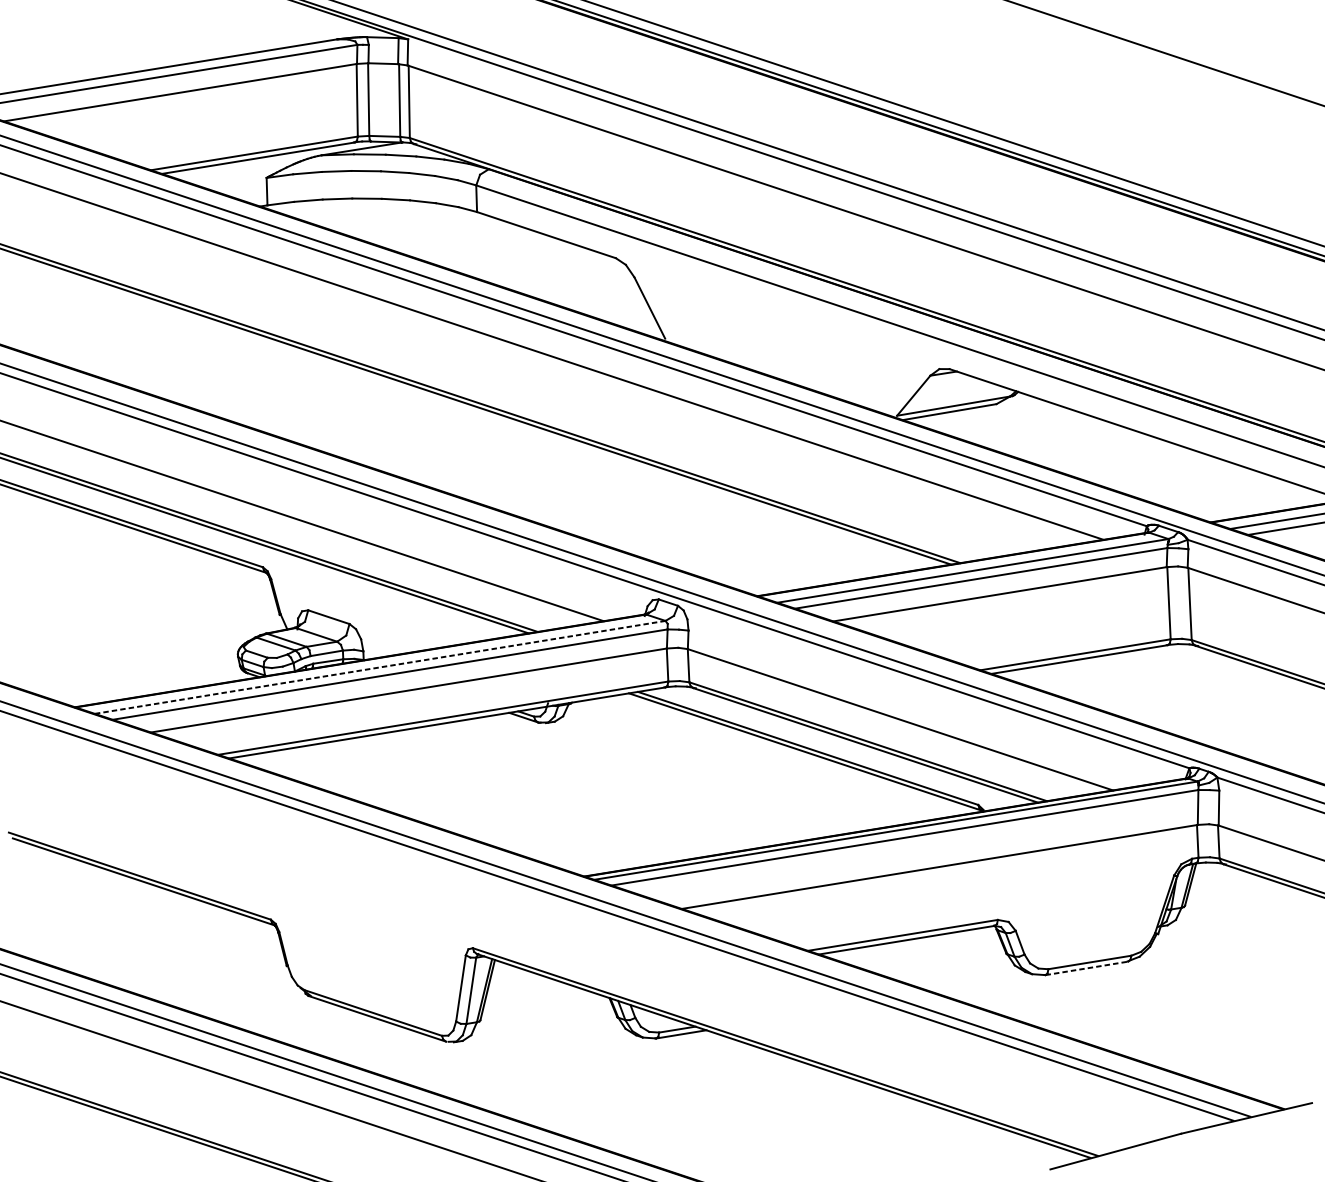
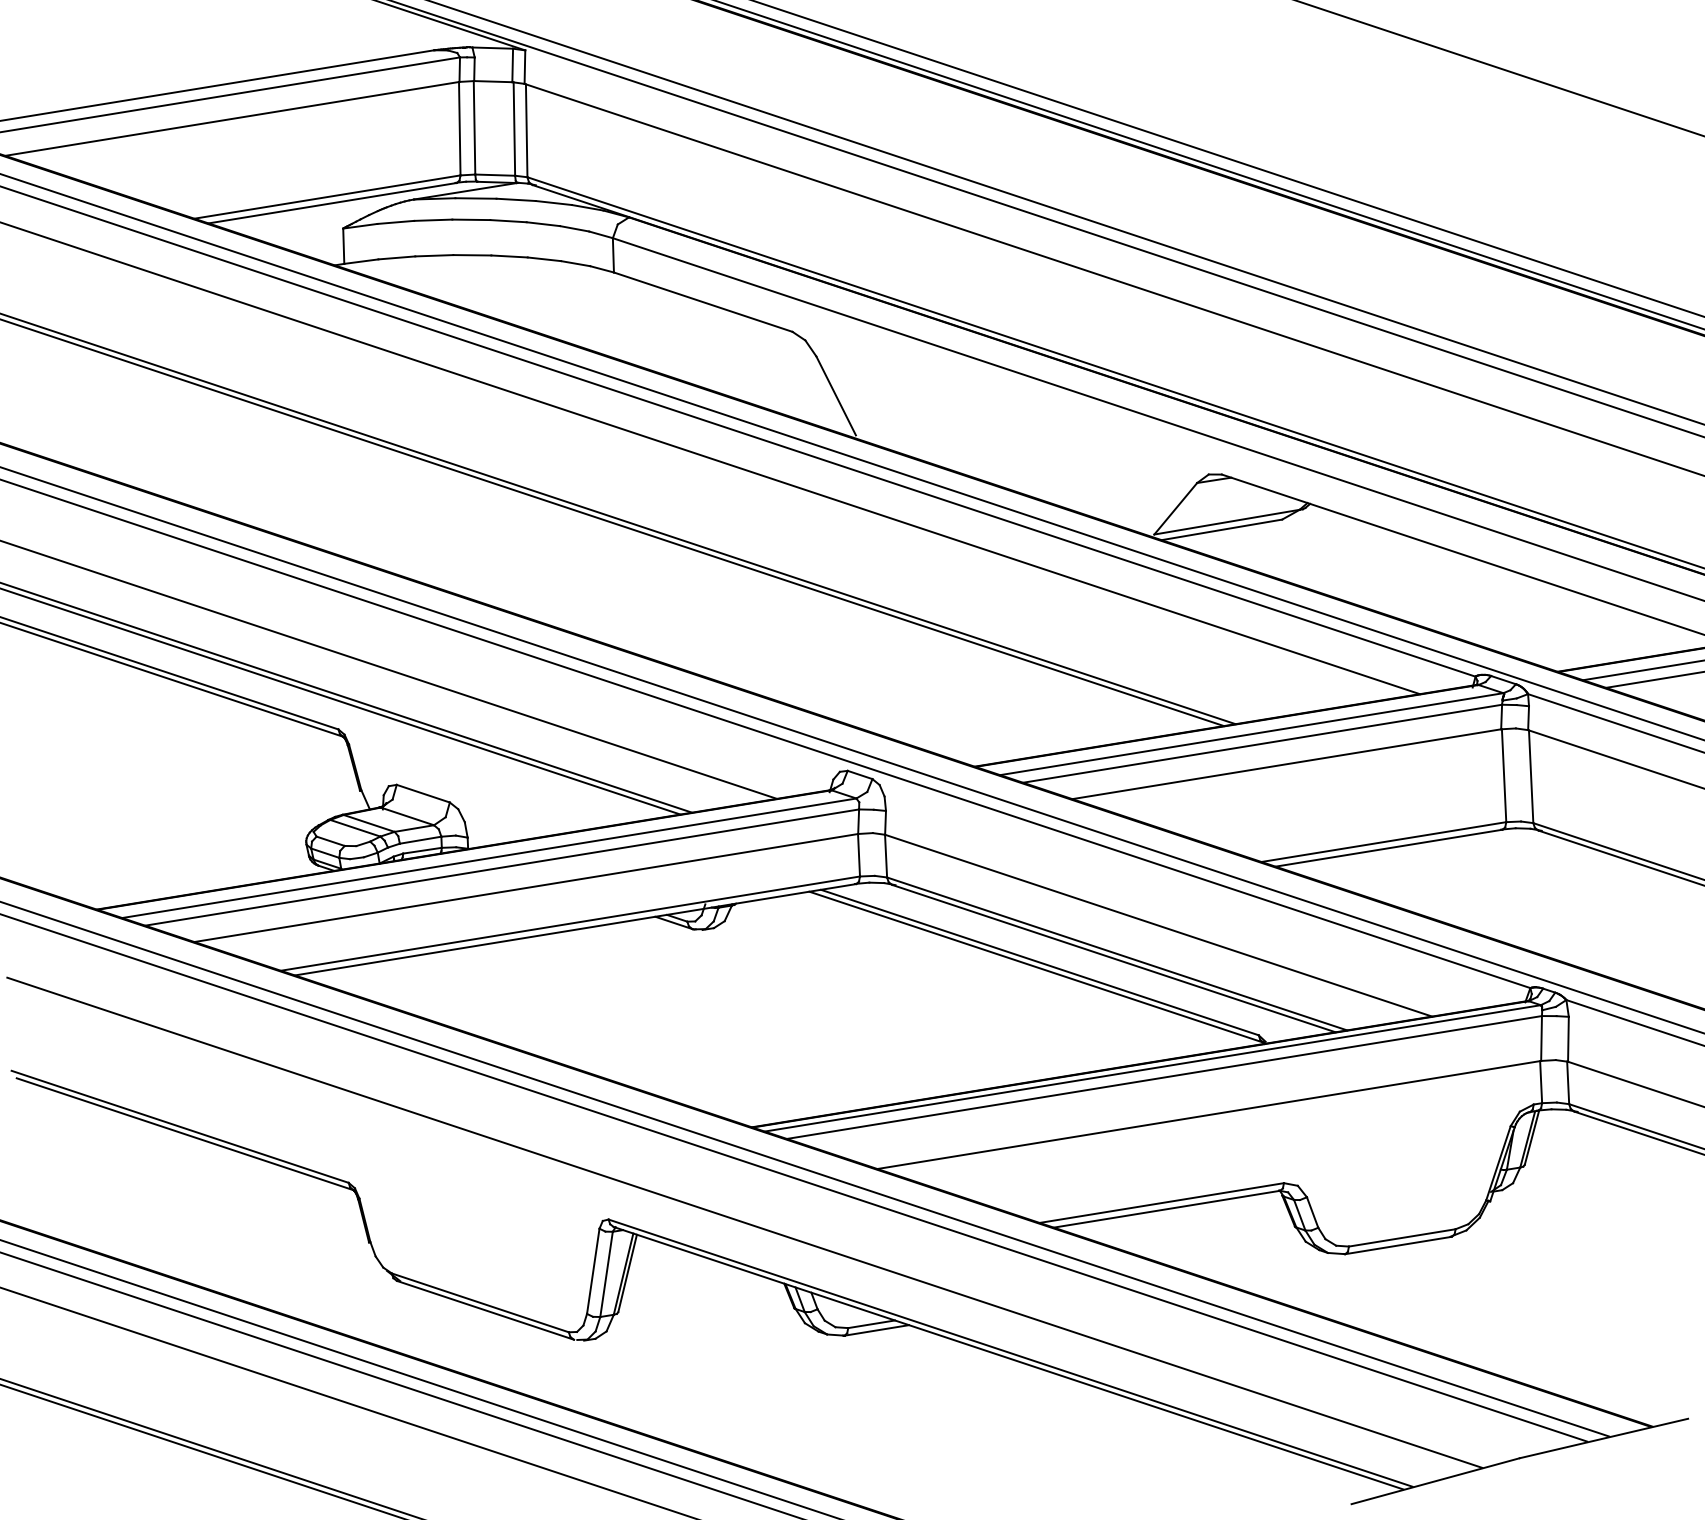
line: (380, 667) -> (489, 858), dashed -> solid
line: (578, 950) -> (744, 1222), added
line: (1087, 968) -> (1399, 1245), dashed -> solid

